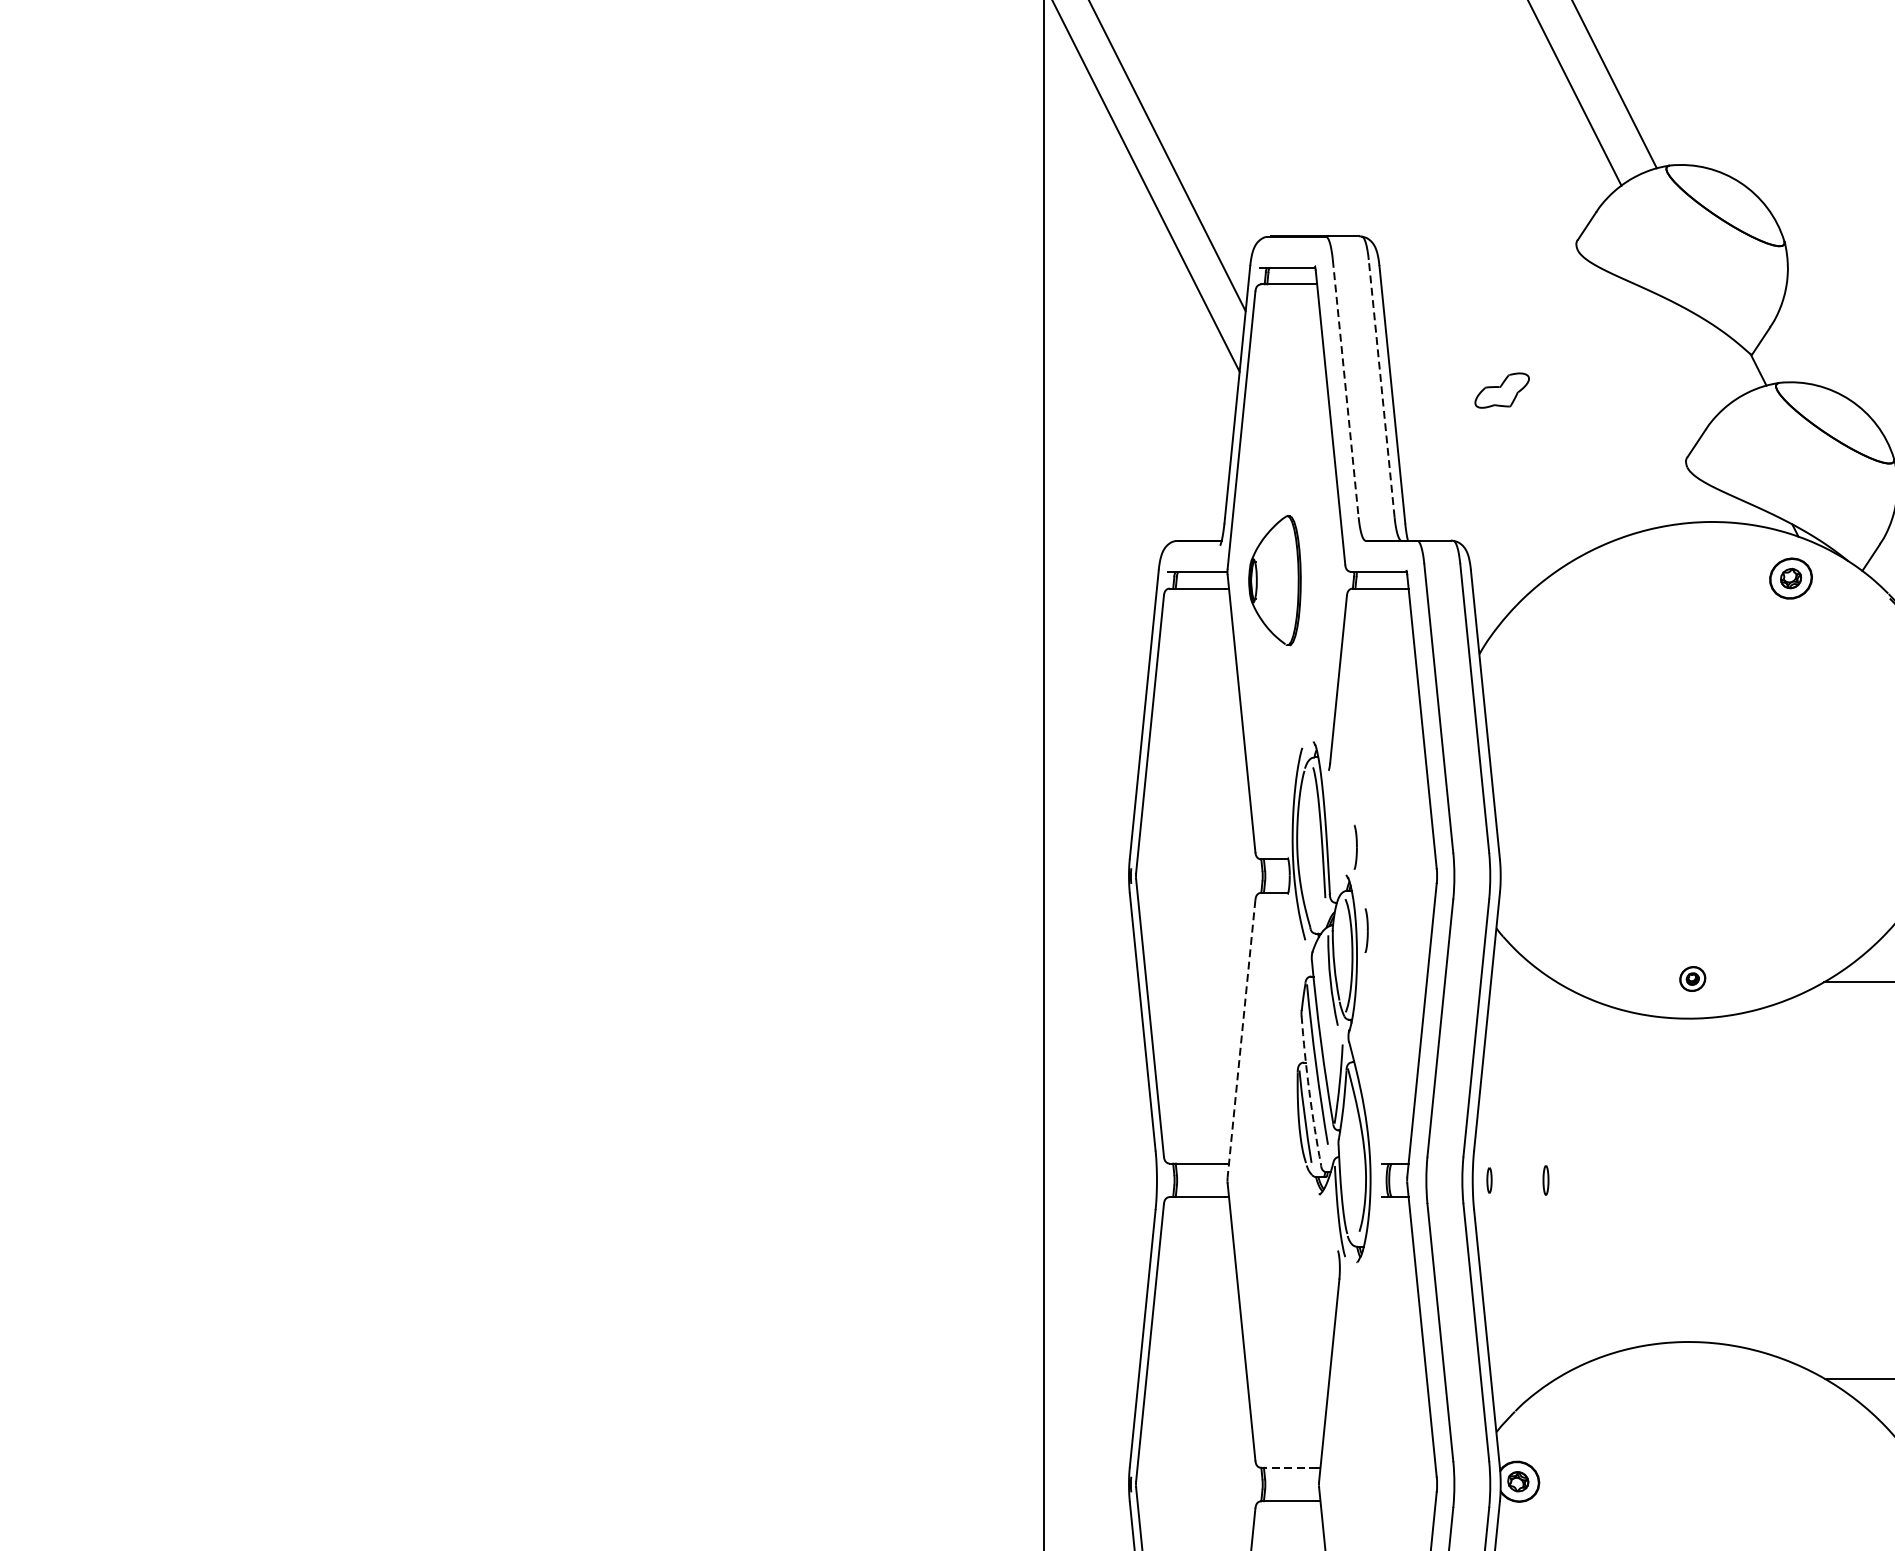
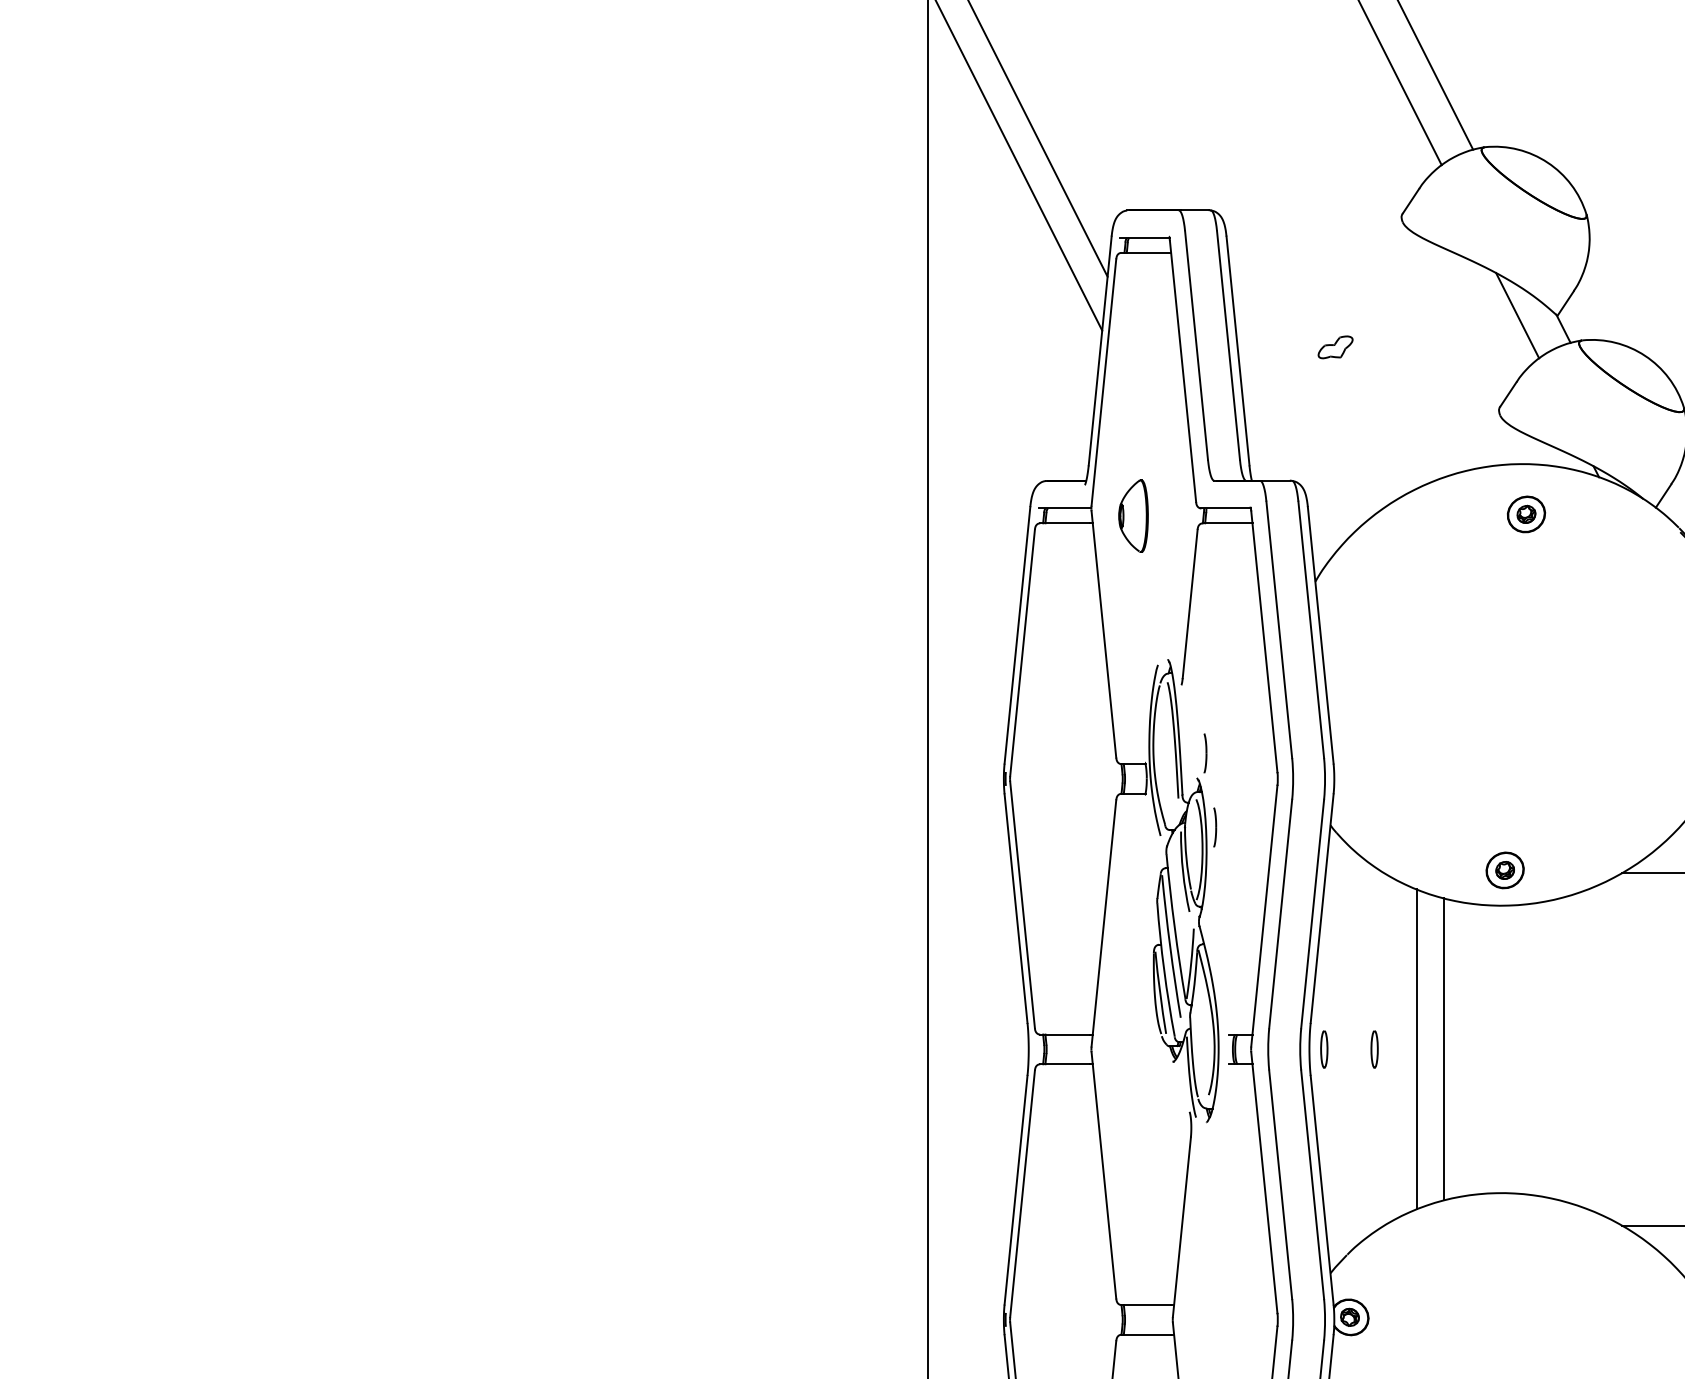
line: (1706, 354) -> (1517, 315), added
line: (1345, 388) -> (1196, 345), dashed -> solid
line: (1381, 388) -> (1228, 345), dashed -> solid
part: (1502, 390) -> (1335, 347), size x0.71
part: (1791, 578) -> (1526, 514), moved
part: (1274, 579) -> (1133, 515), size x0.62
part: (1692, 979) -> (1504, 870), size x1.67
line: (1241, 1038) -> (1103, 923), dashed -> solid
arc: (1309, 1091) -> (1164, 970), dashed -> solid
part: (1489, 1180) -> (1324, 1049), size x1.67
part: (1545, 1180) -> (1374, 1049), size x1.43
line: (1593, 1180) -> (1416, 1049), added
line: (1624, 1180) -> (1444, 1049), added
line: (1289, 1468) -> (1146, 1305), dashed -> solid

